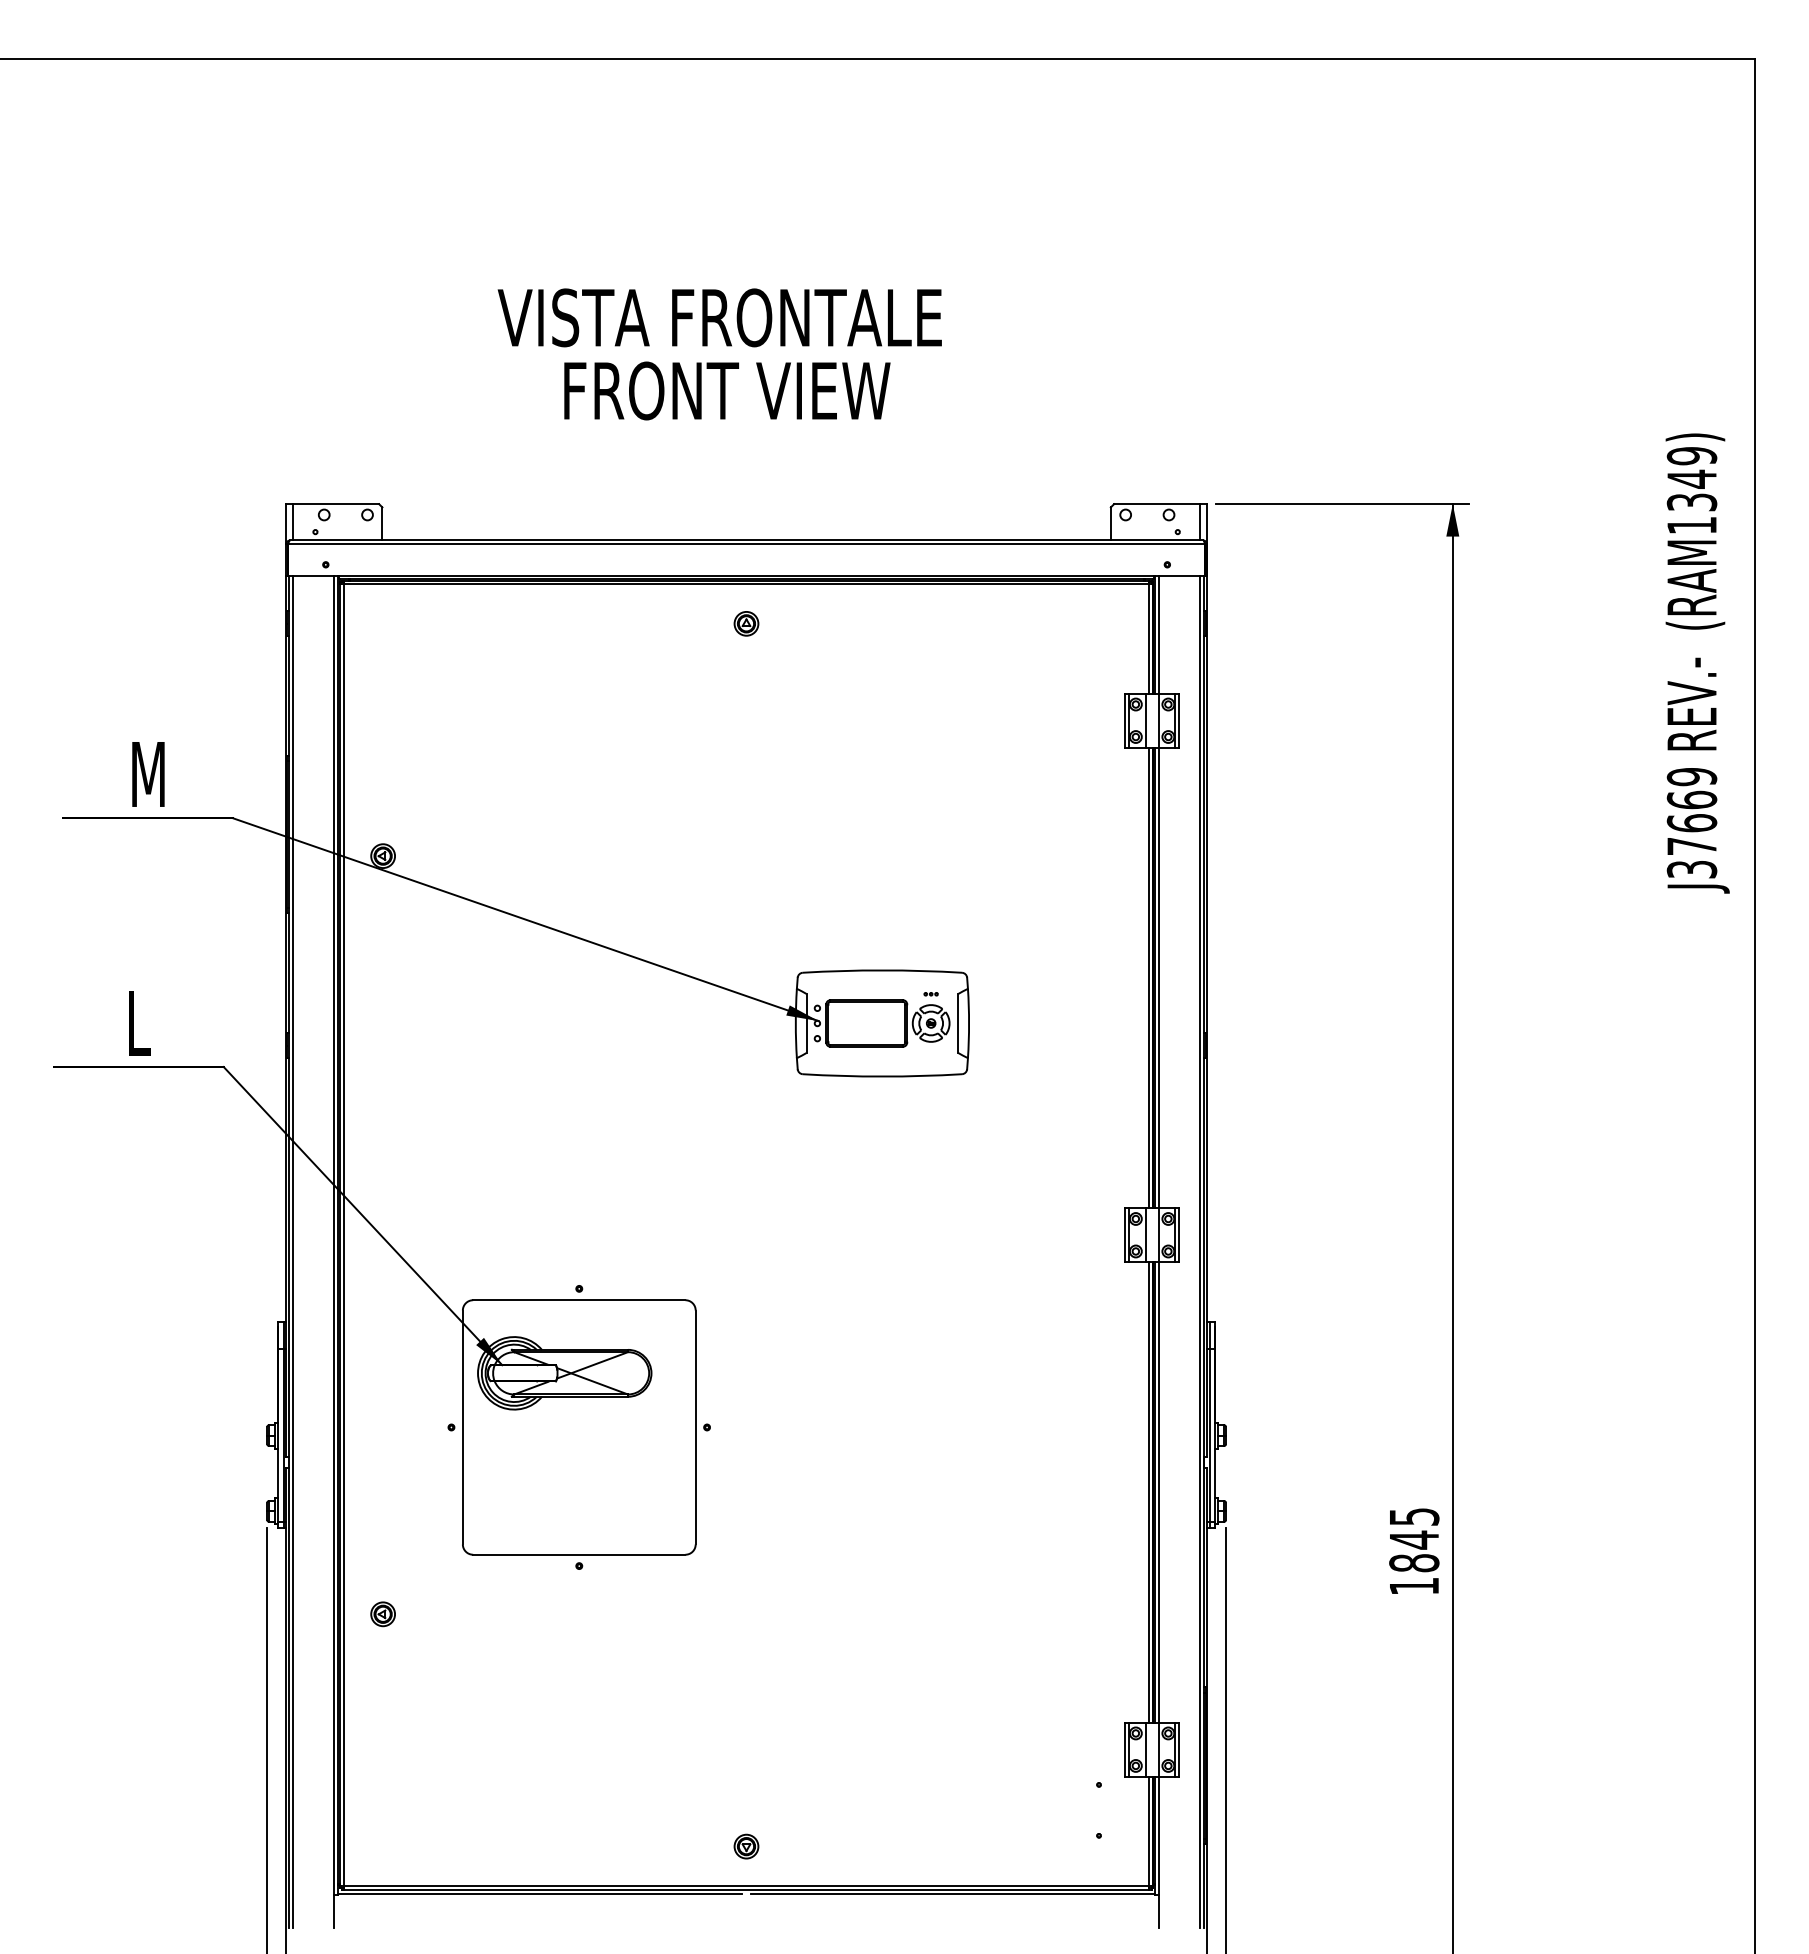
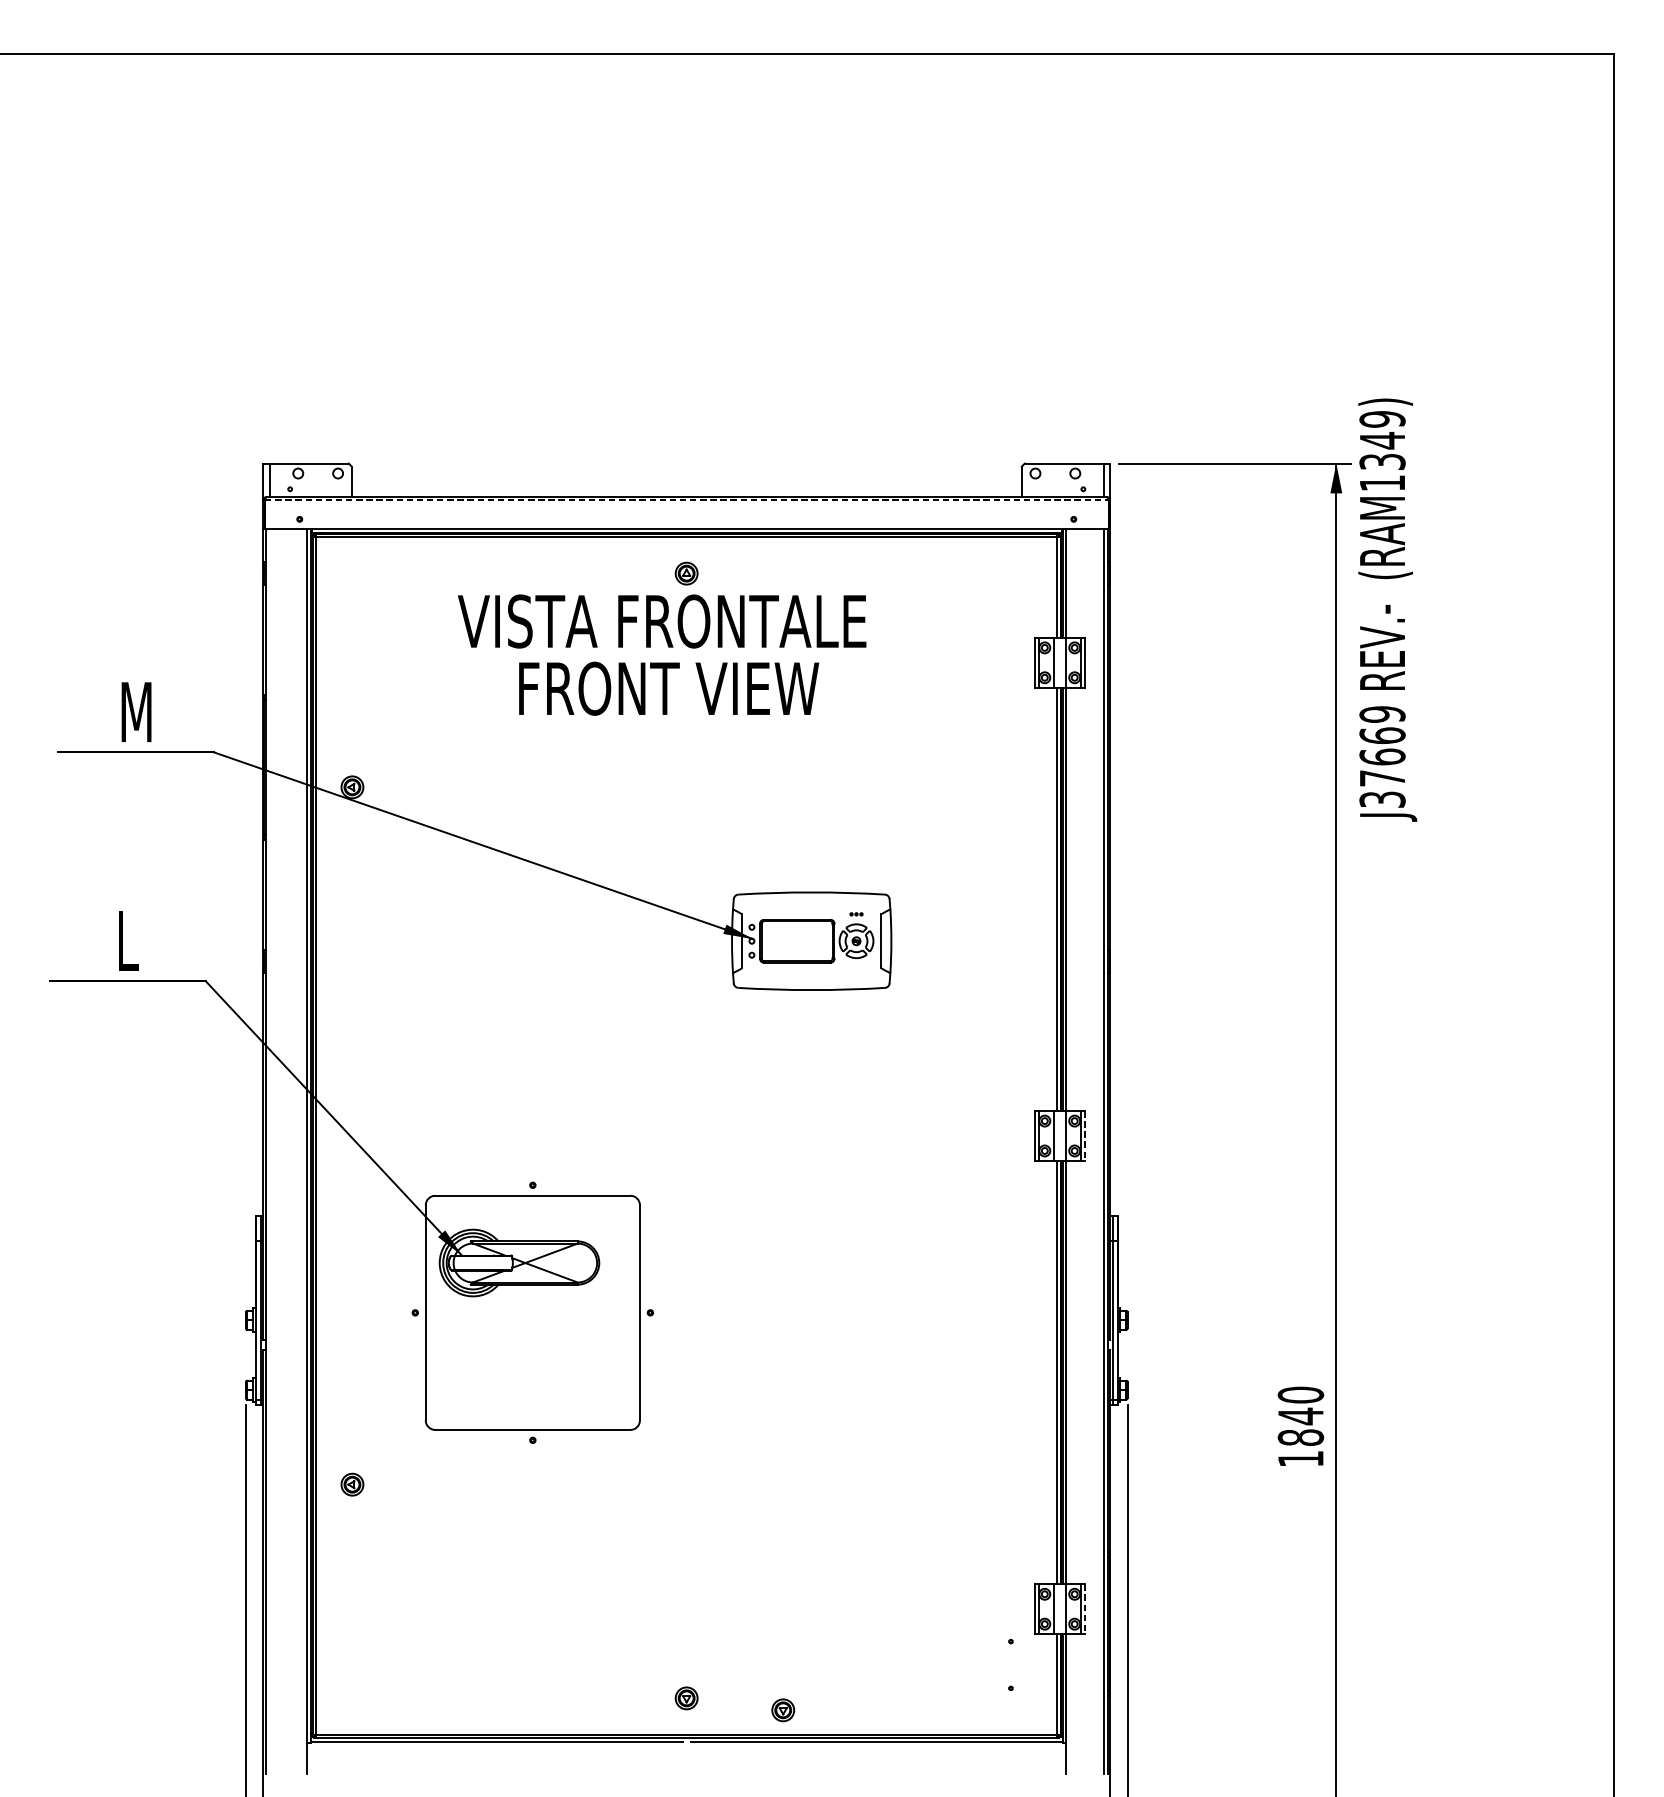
text: (719, 354) -> (661, 655), moved
line: (746, 544) -> (686, 500), solid -> dashed
text: (1697, 663) -> (1387, 610), moved
line: (1179, 1235) -> (1084, 1136), solid -> dashed
line: (292, 1251) -> (269, 1150), removed
text: (1414, 1516) -> (1301, 1394), 1845 -> 1840
line: (1179, 1750) -> (1084, 1609), solid -> dashed
part: (851, 1859) -> (783, 1710), added

